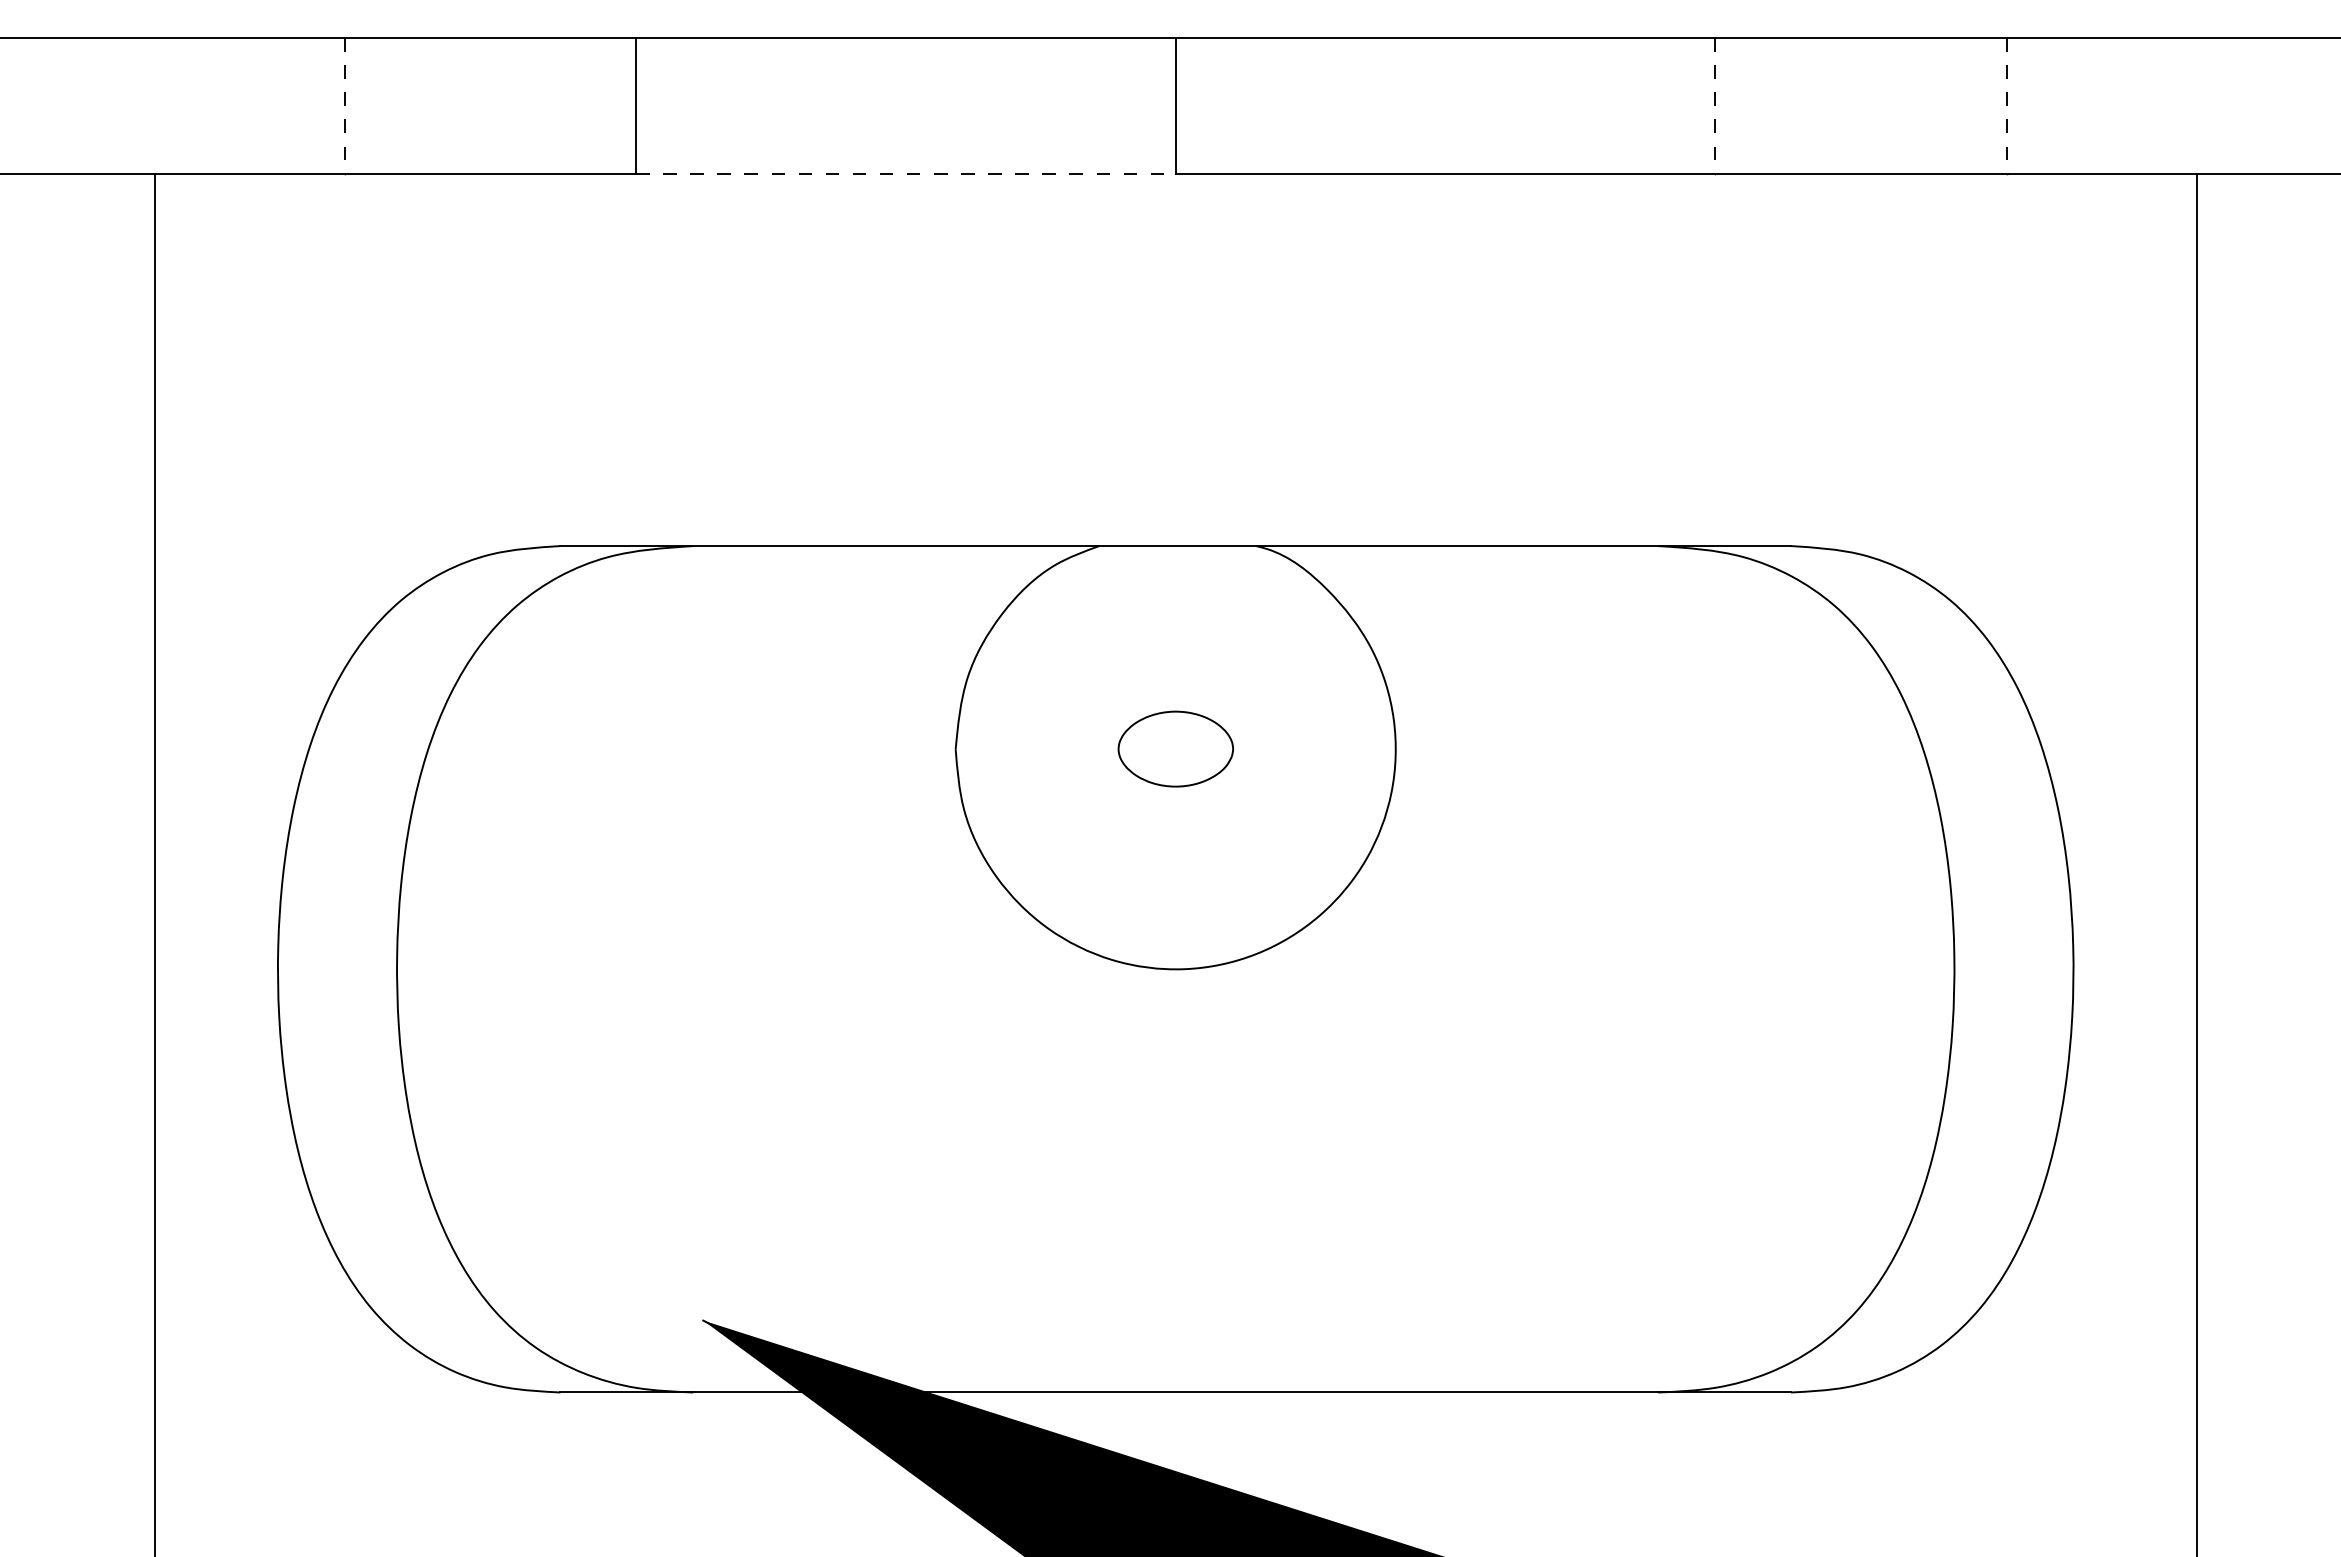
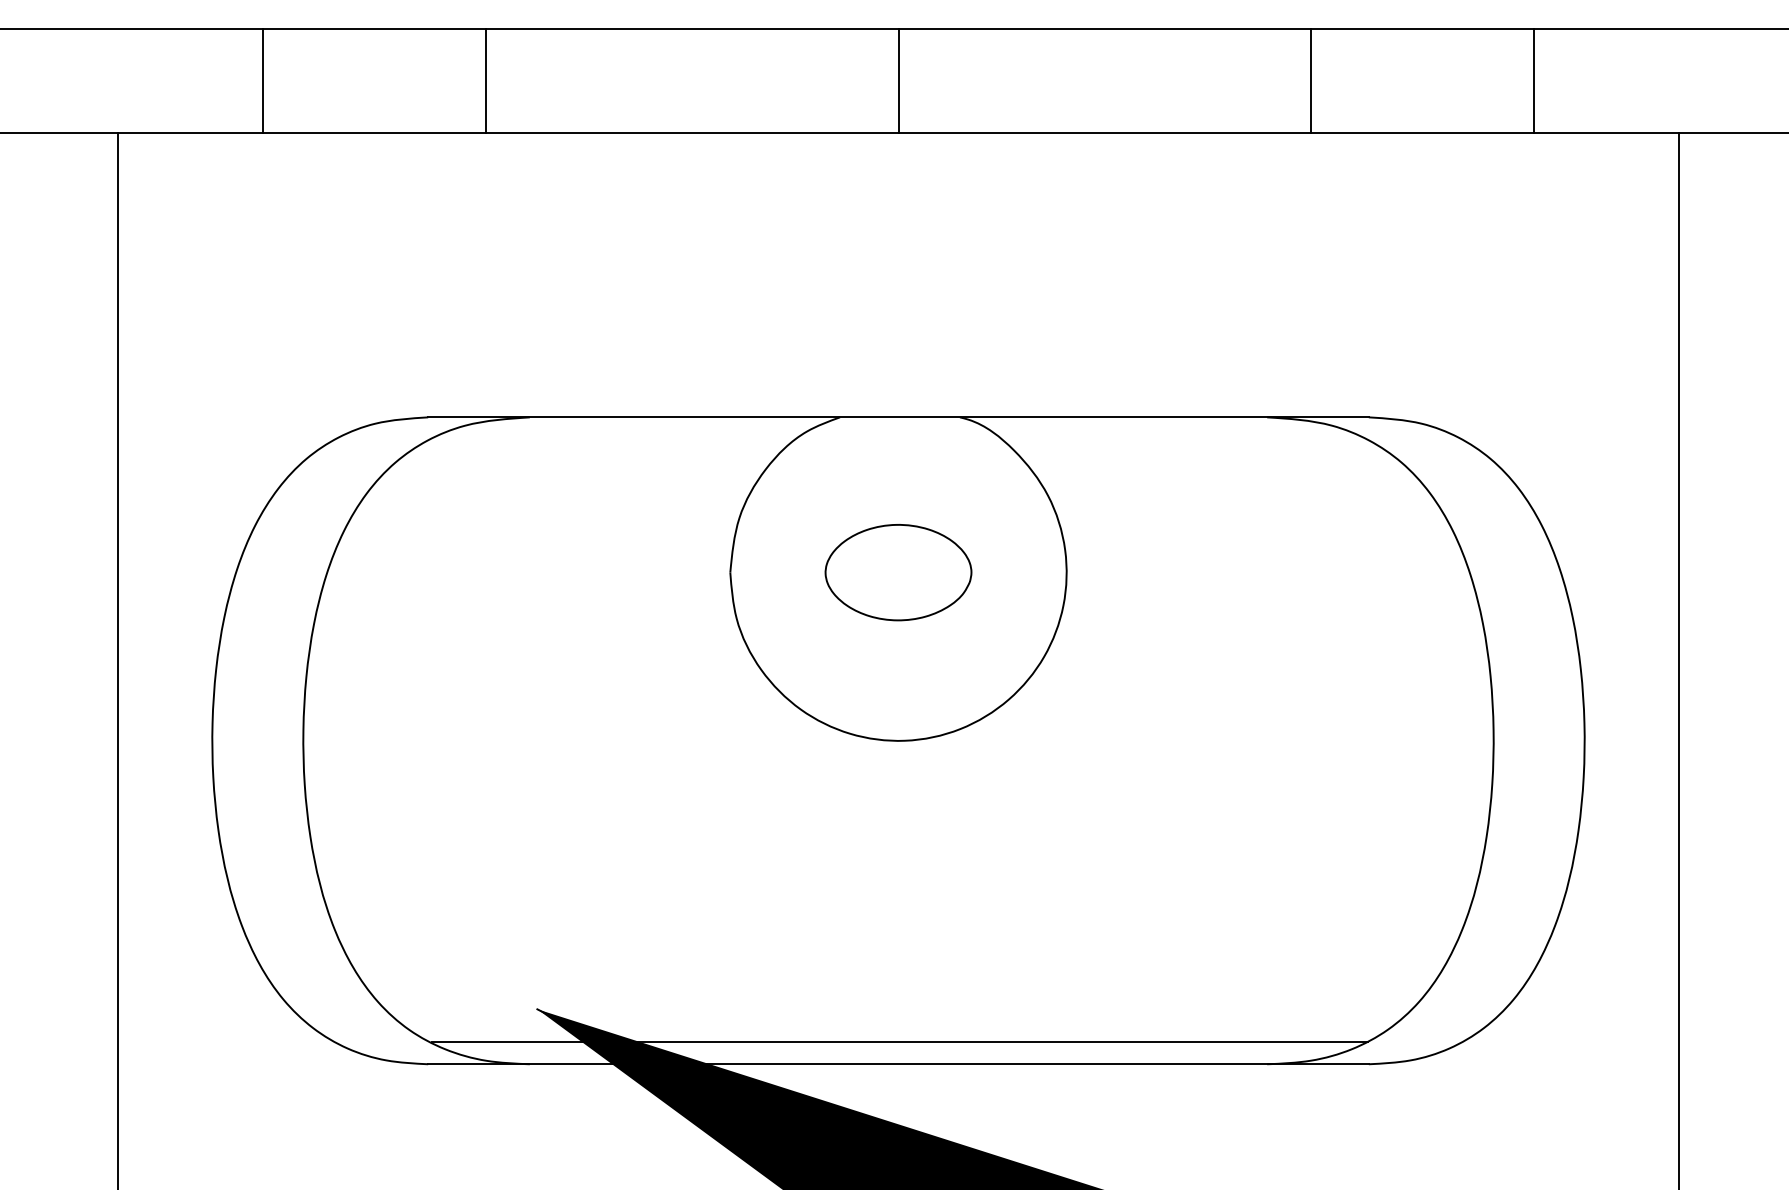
line: (344, 105) -> (263, 80), dashed -> solid
line: (1715, 105) -> (1311, 80), dashed -> solid
line: (2006, 105) -> (1533, 80), dashed -> solid
line: (905, 173) -> (691, 132), dashed -> solid
part: (1175, 748) -> (898, 572), size x1.67
line: (1176, 1363) -> (899, 1042), added

